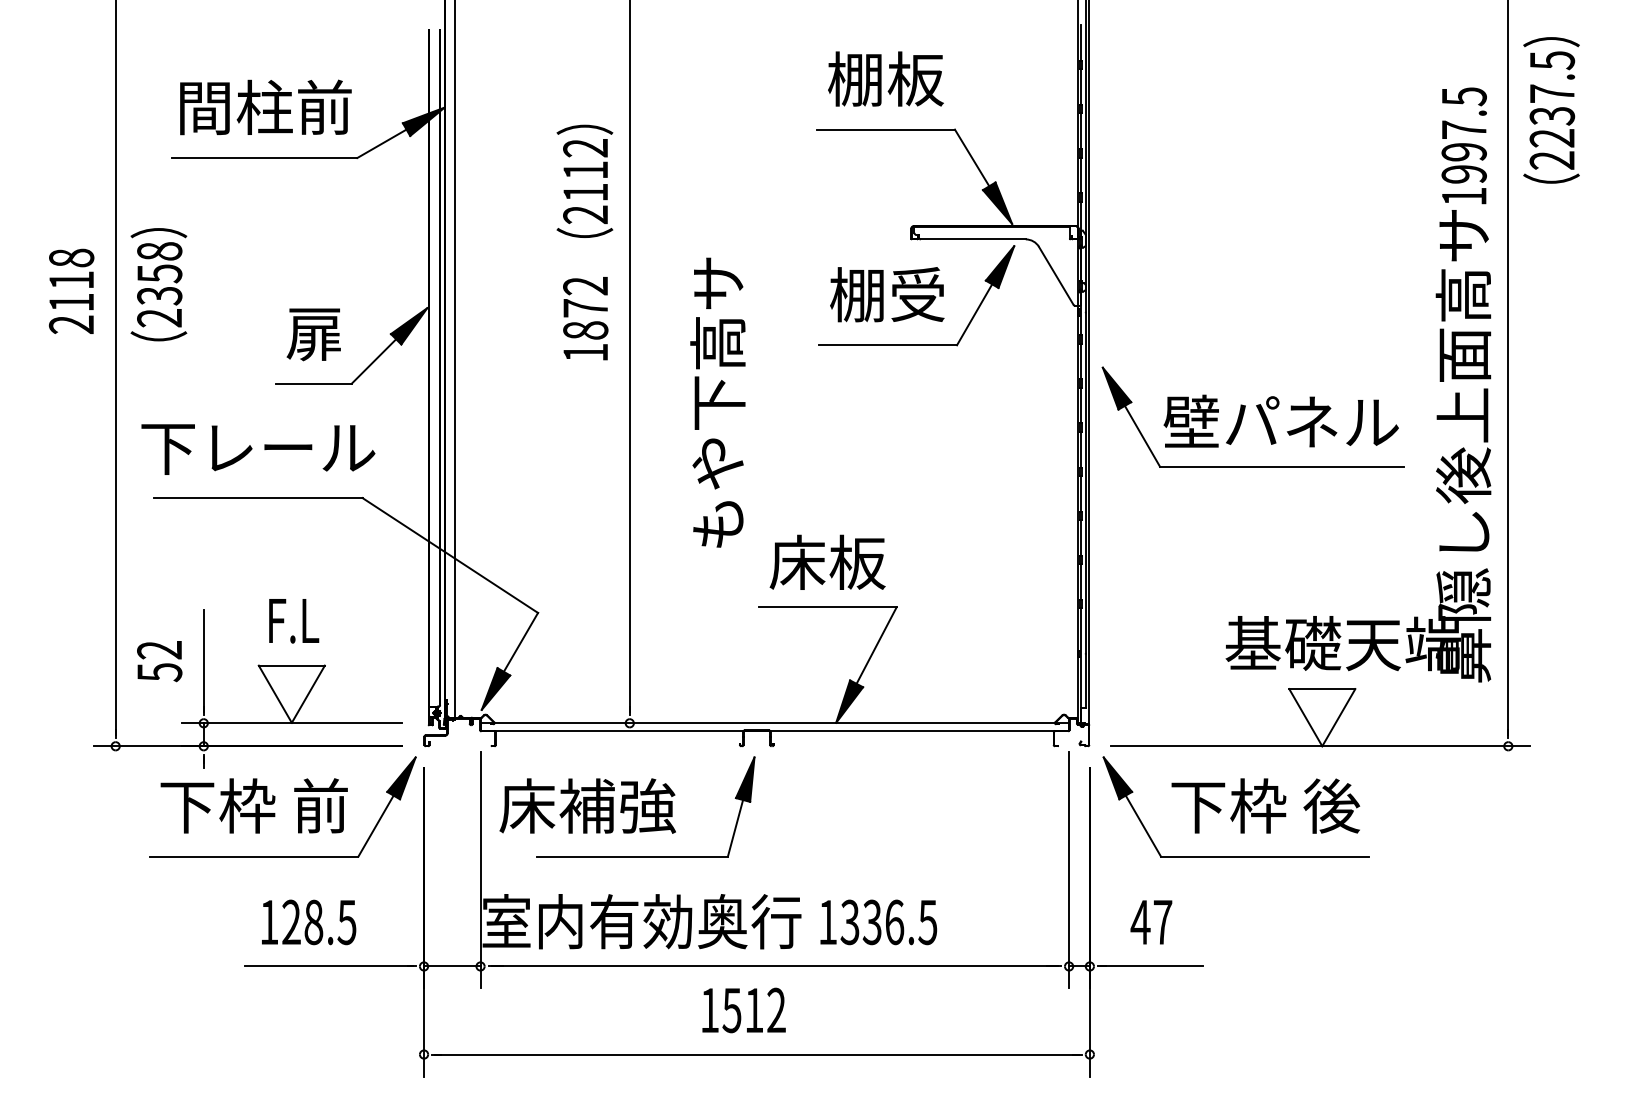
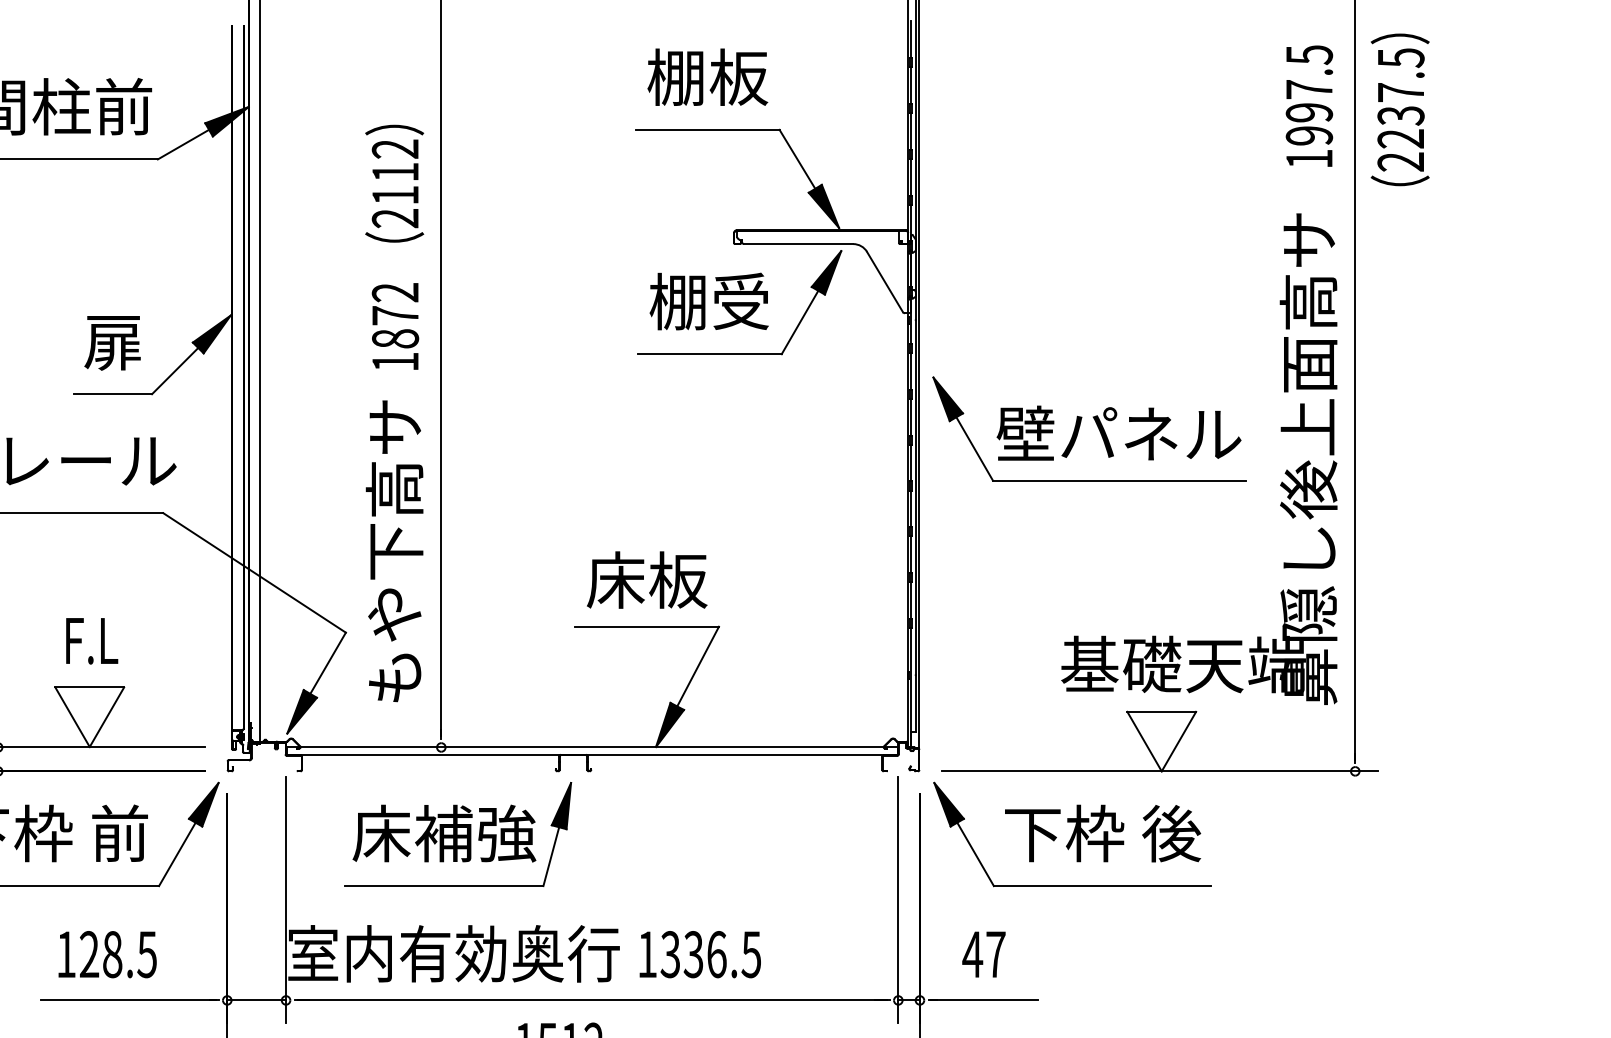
text: (1463, 145) -> (1308, 105), moved
text: (717, 402) -> (394, 551), moved
text: (587, 805) -> (444, 832), moved

